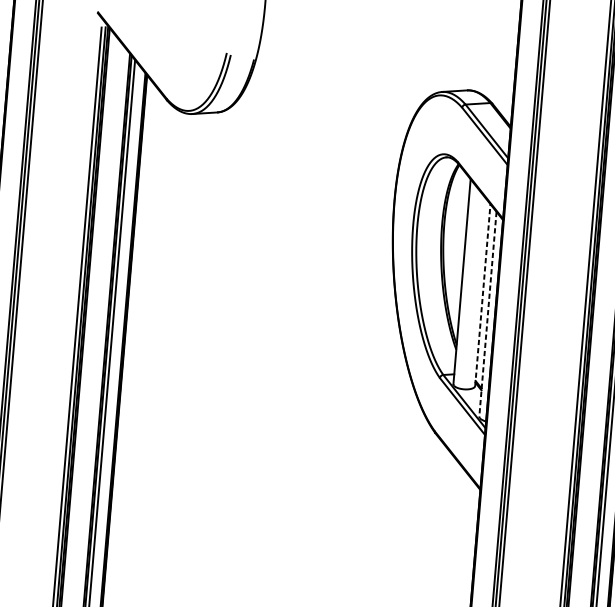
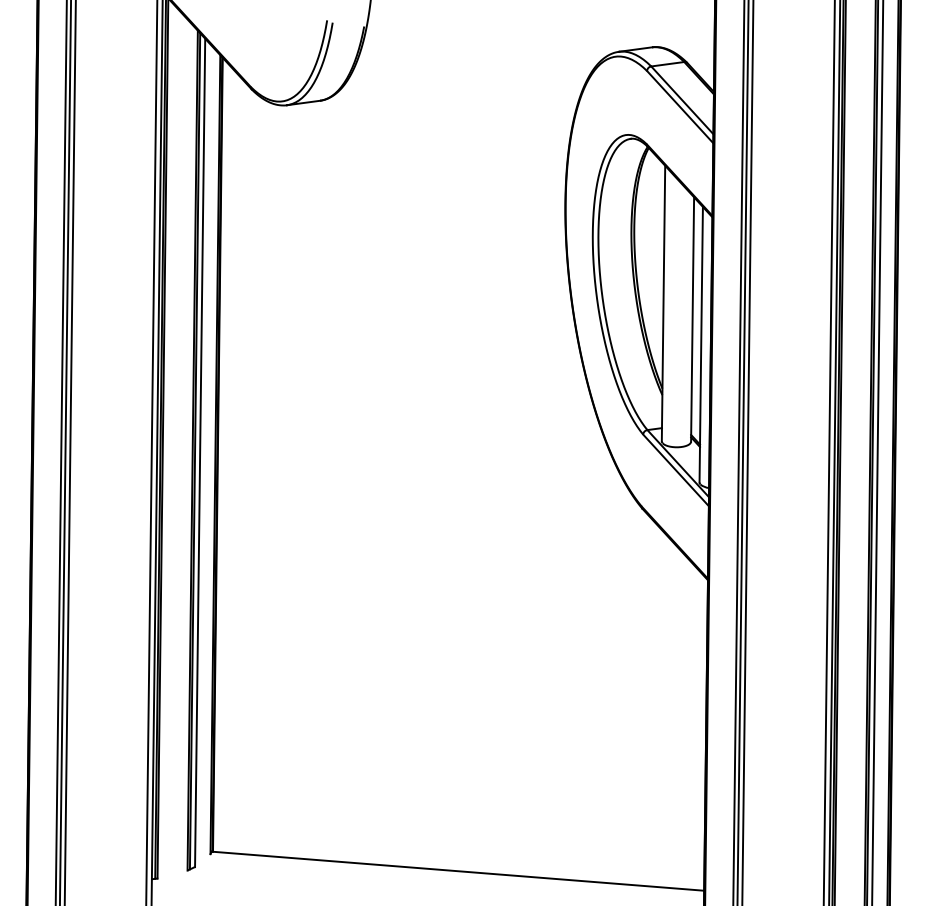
line: (482, 295) -> (692, 319), dashed -> solid
line: (488, 314) -> (701, 344), dashed -> solid

